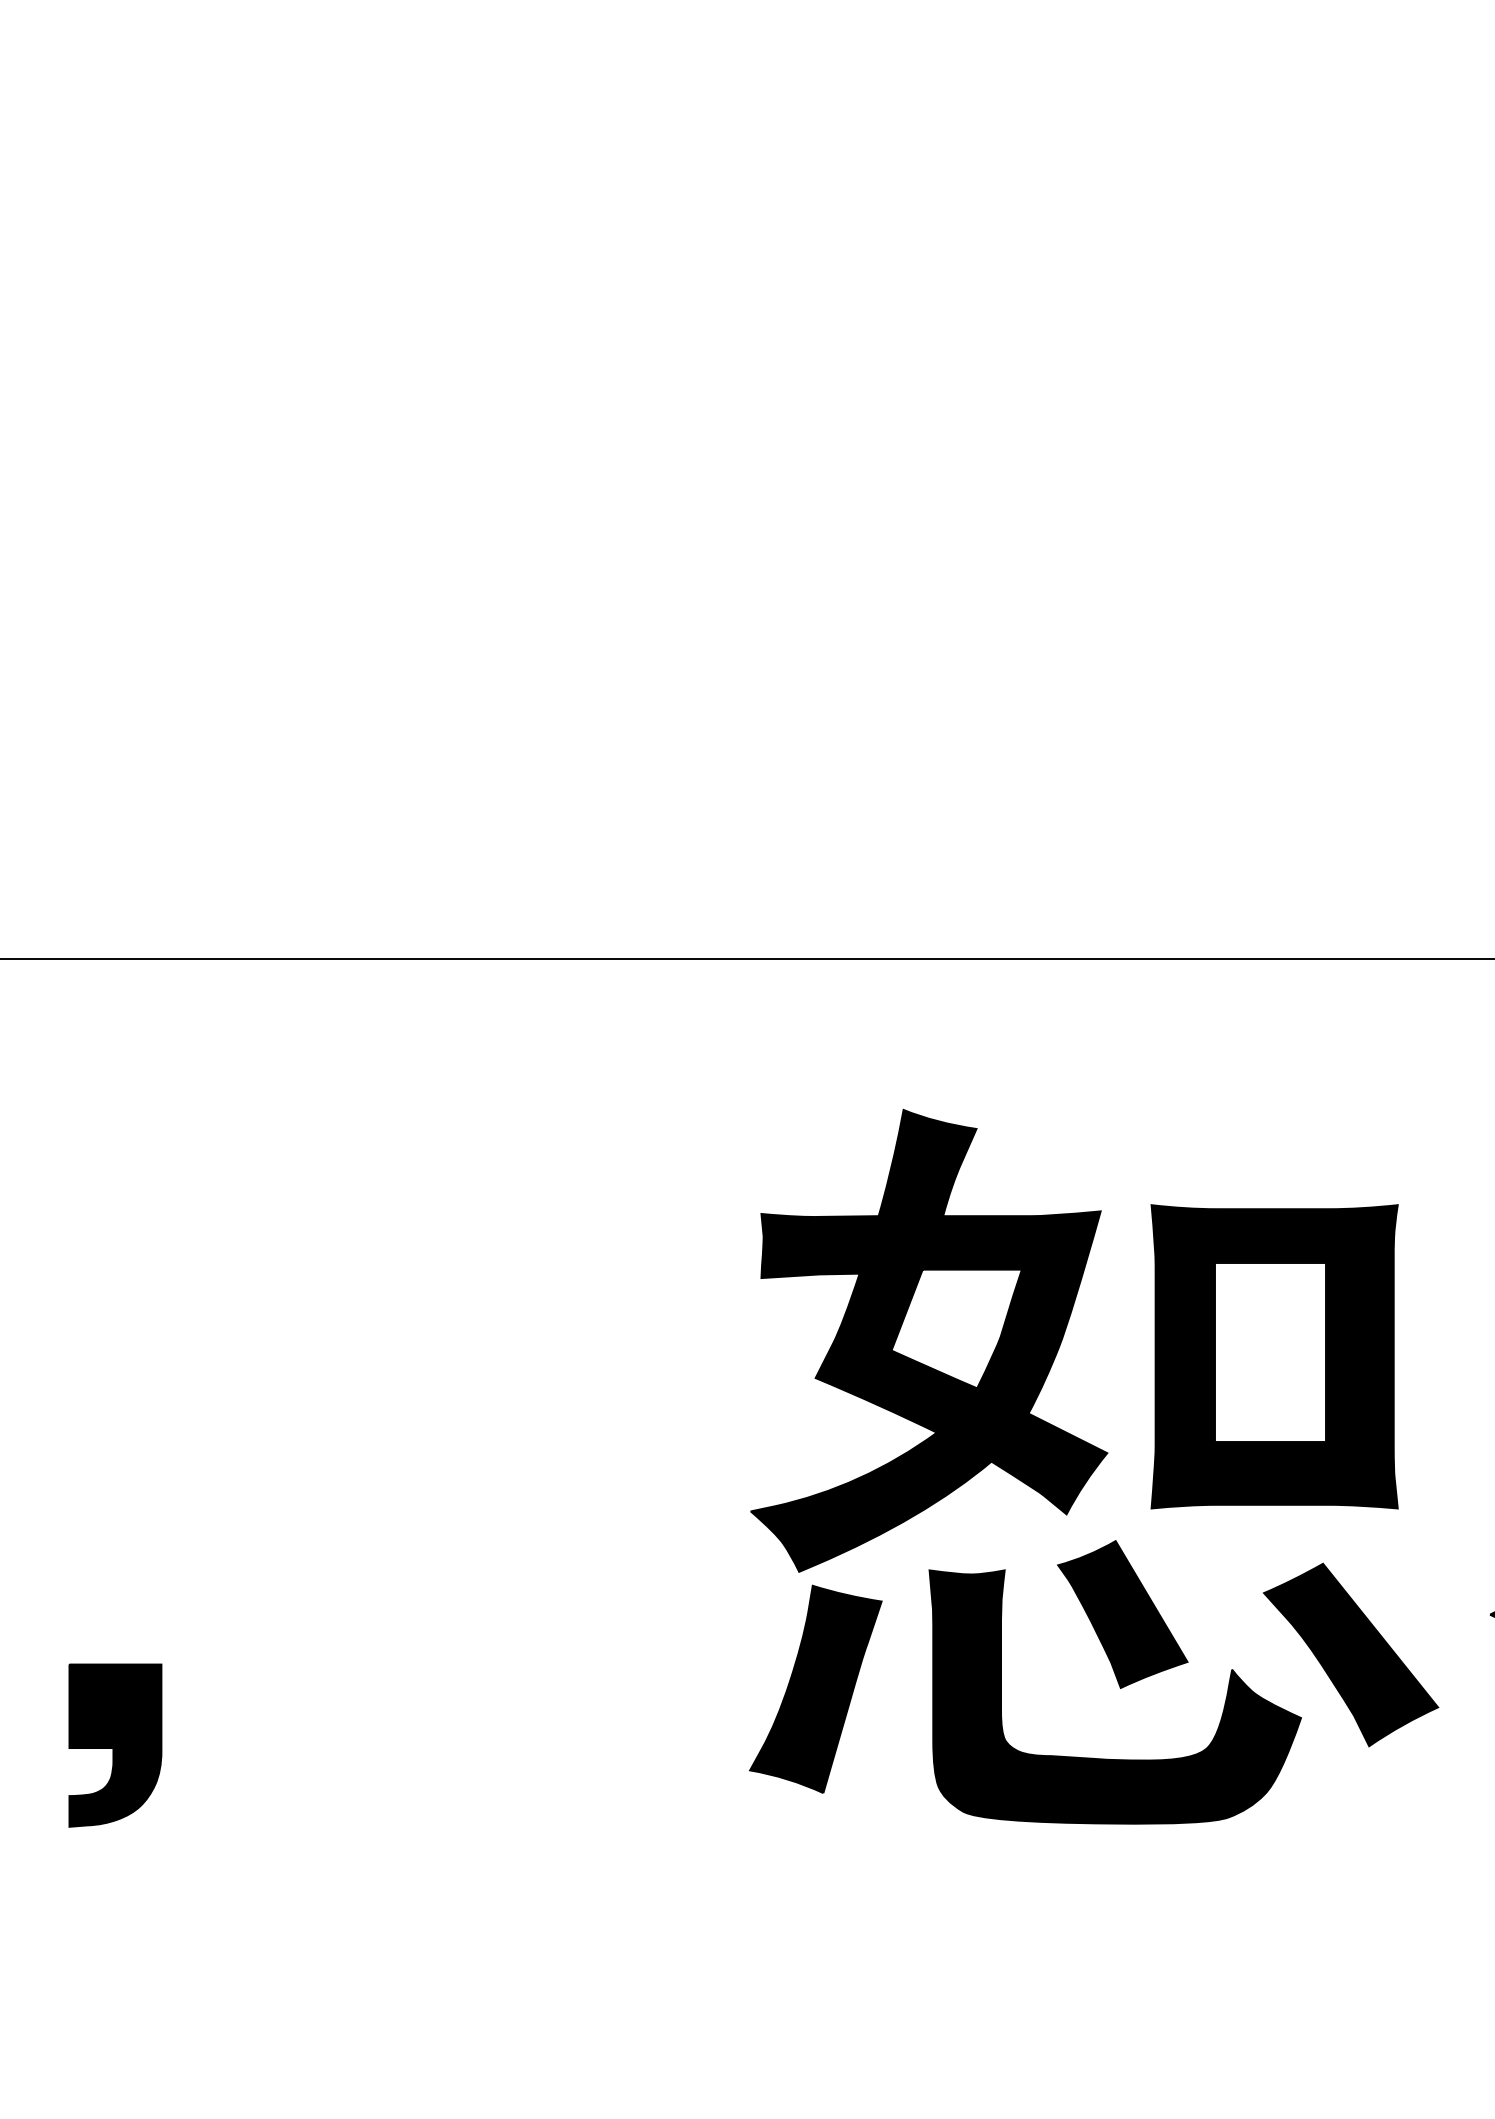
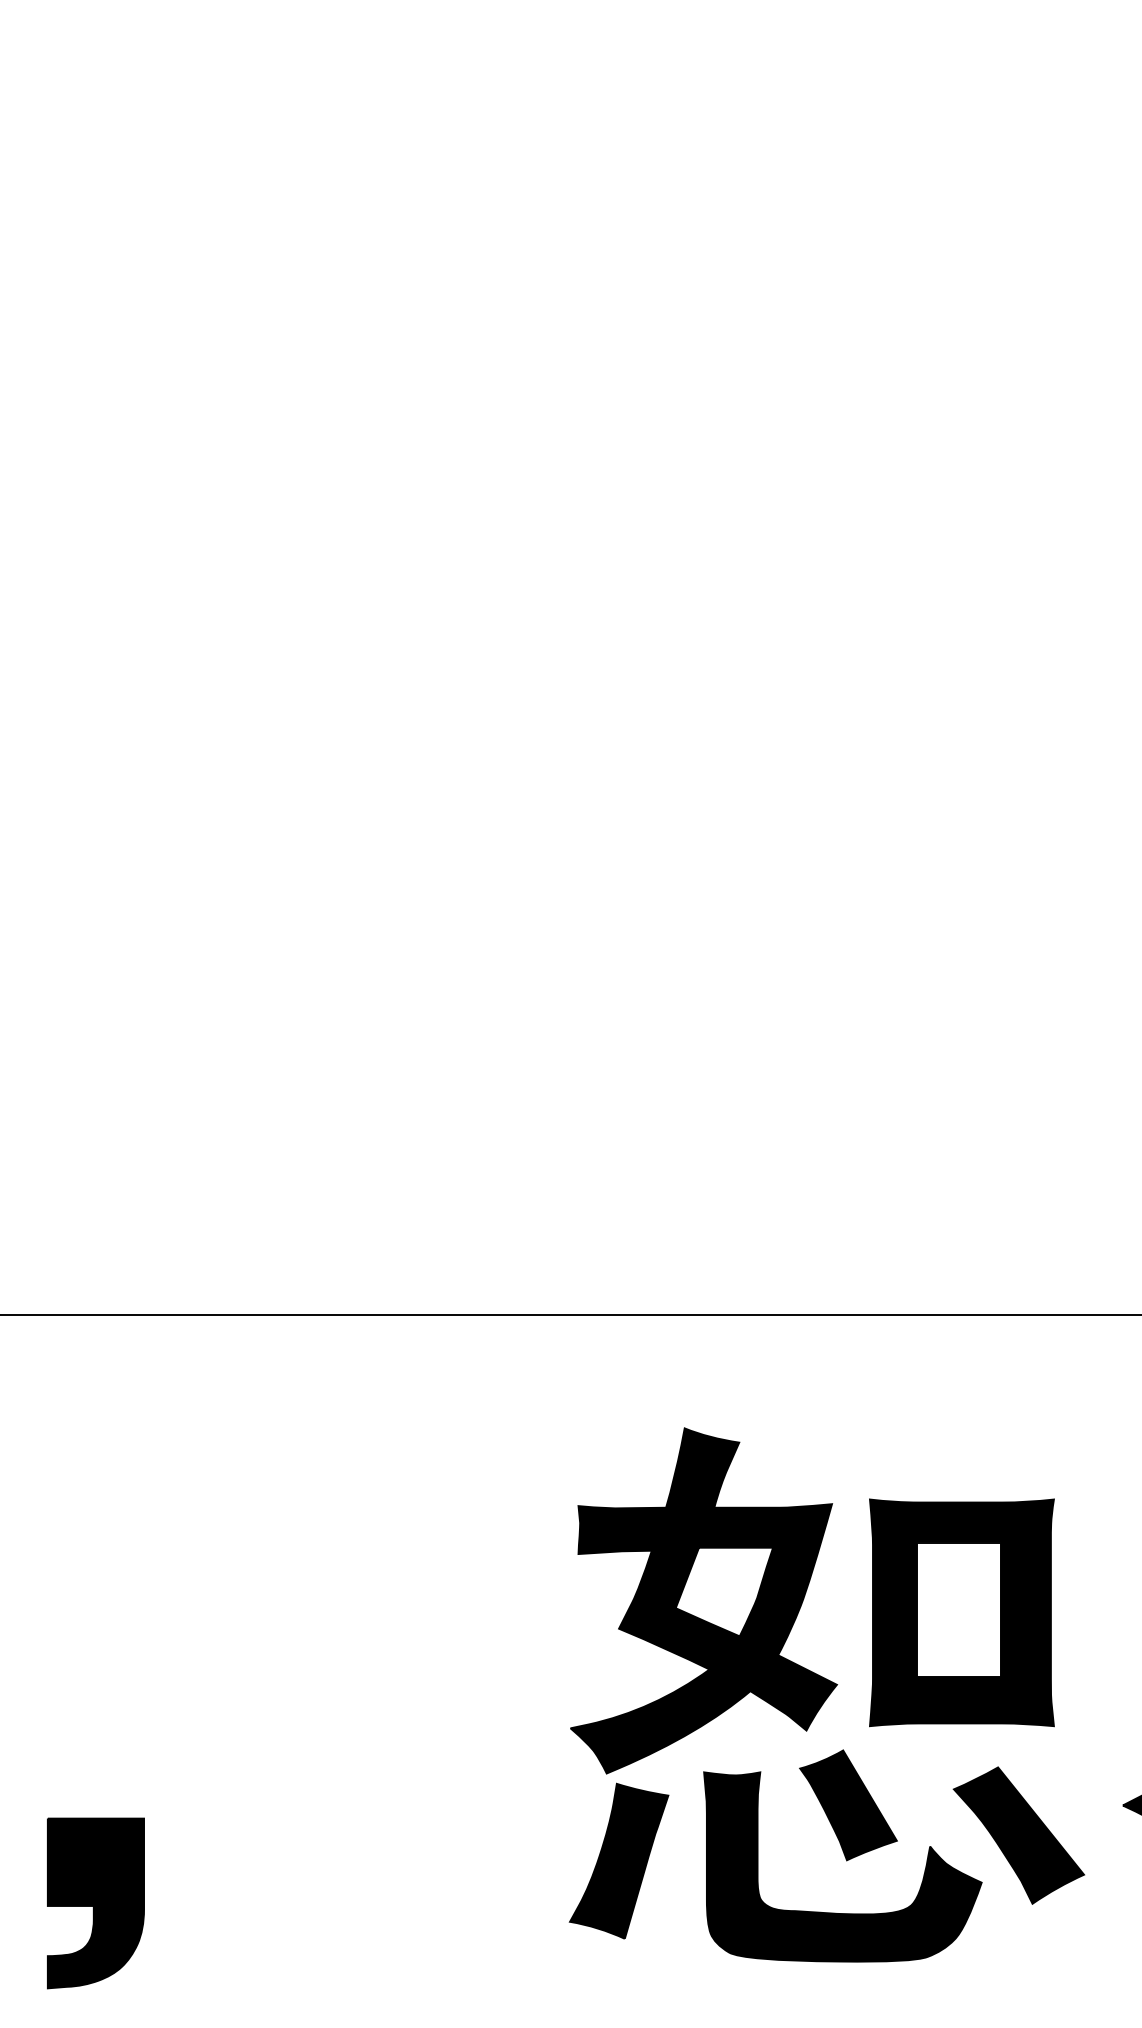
part: (114, 1744) -> (95, 1902), size x1.4

